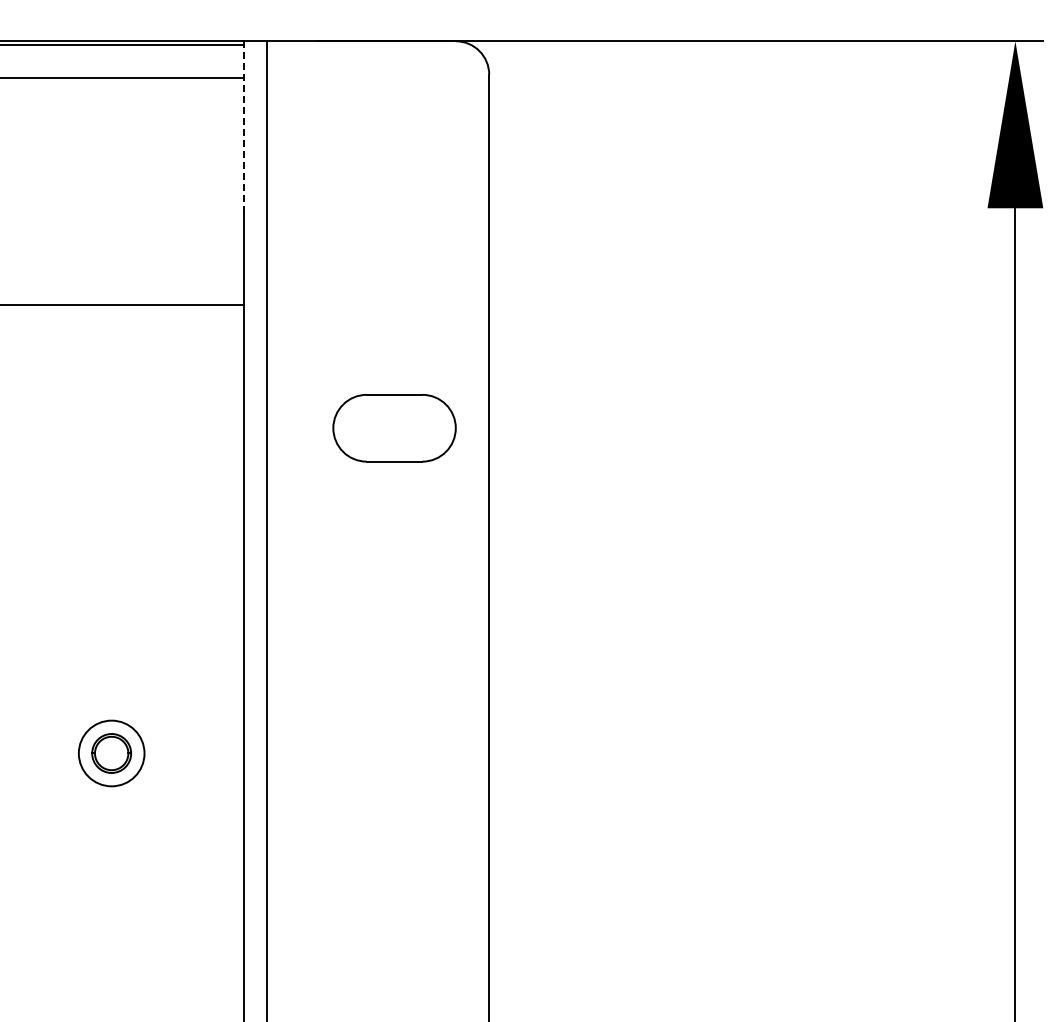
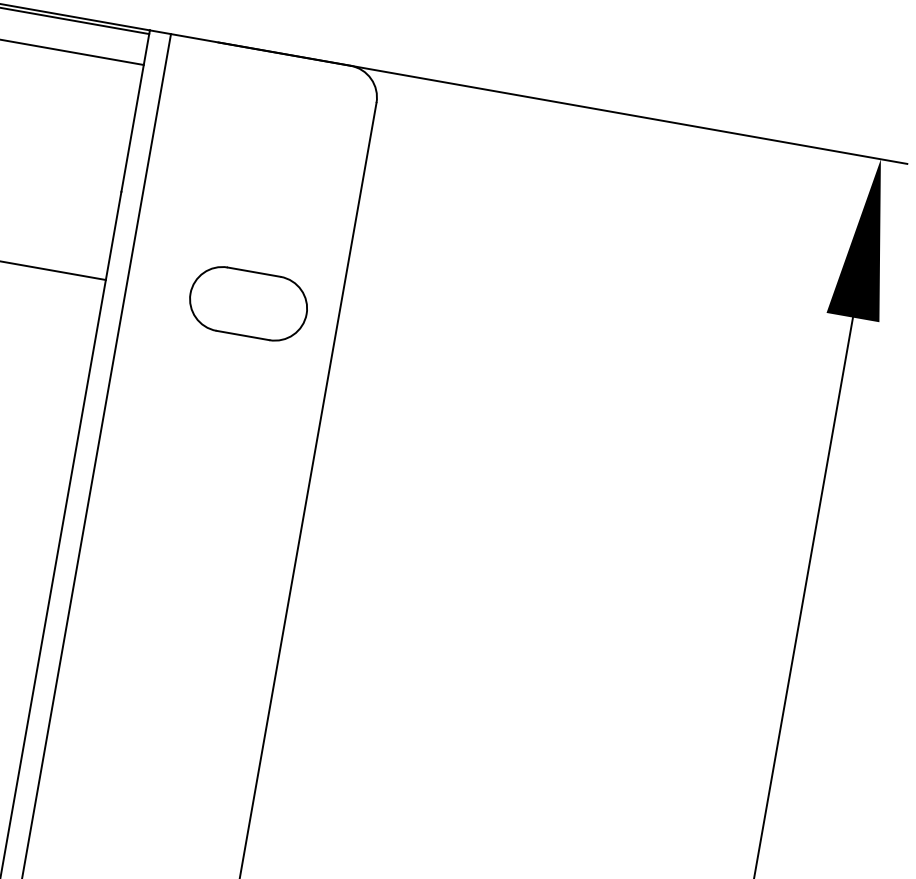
line: (244, 126) -> (135, 111), dashed -> solid
part: (394, 428) -> (248, 304), moved

